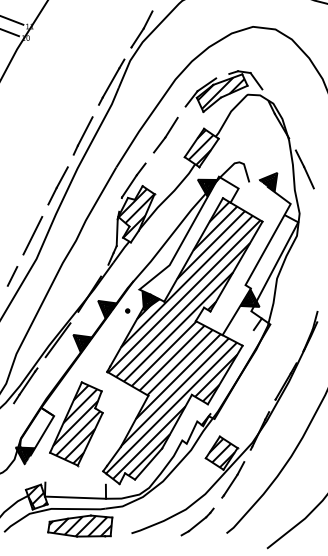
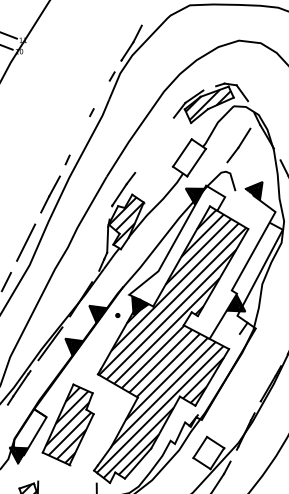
line: (110, 82) -> (101, 94), removed
line: (84, 131) -> (76, 141), removed
line: (166, 134) -> (239, 144), moved
hatch: (200, 147) -> (188, 157), removed
hatch: (221, 452) -> (208, 452), removed

